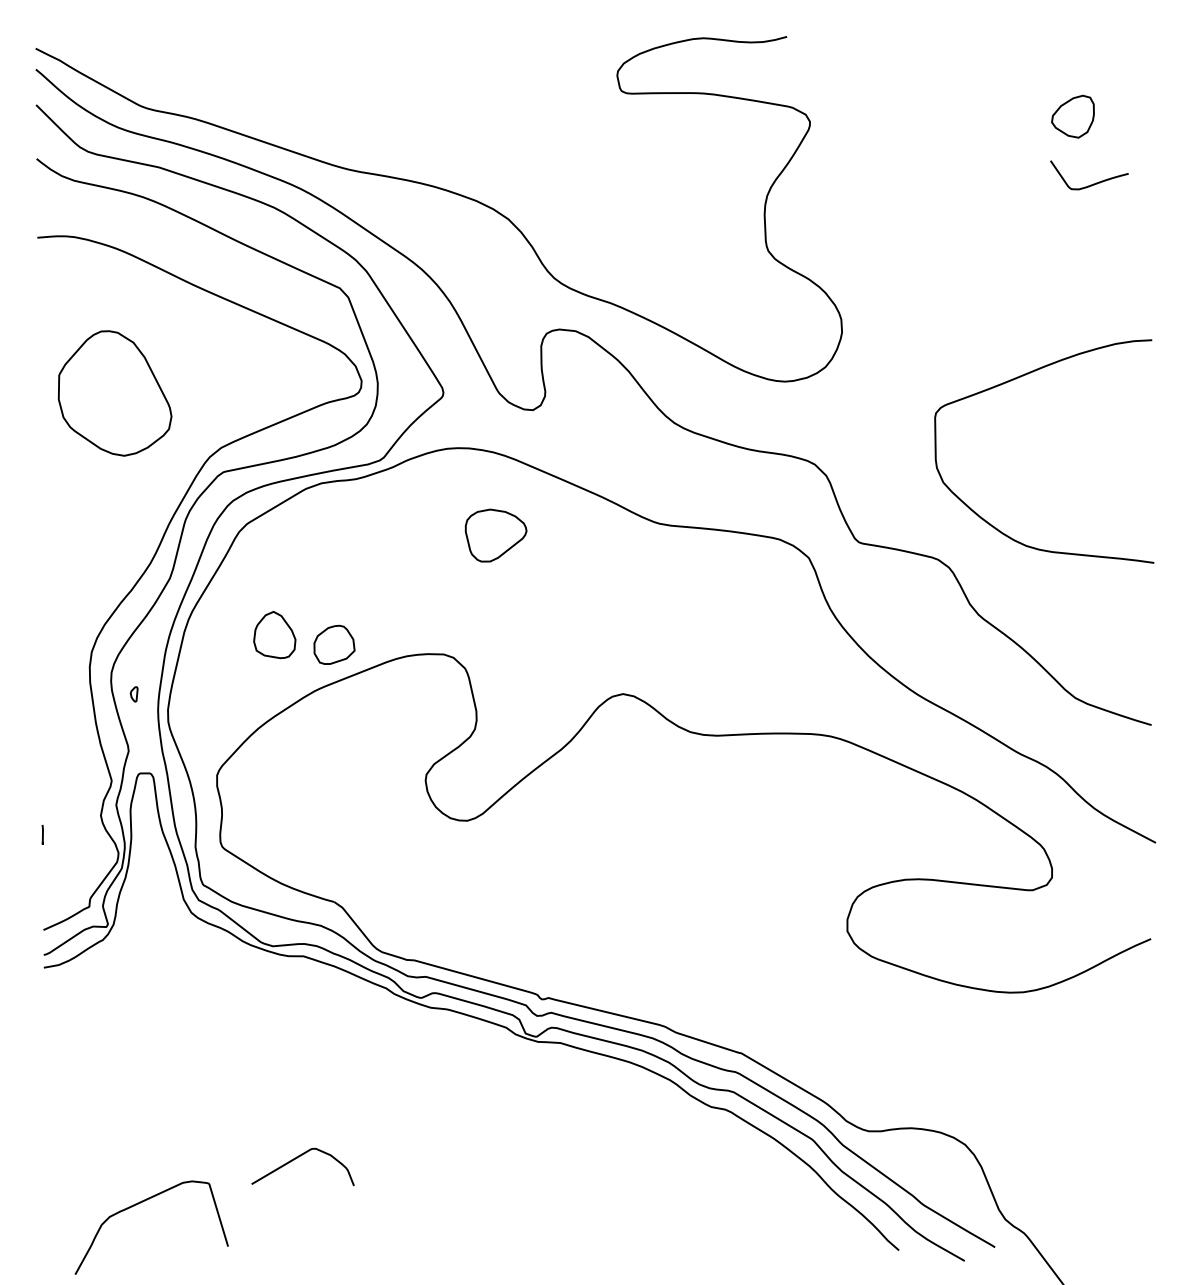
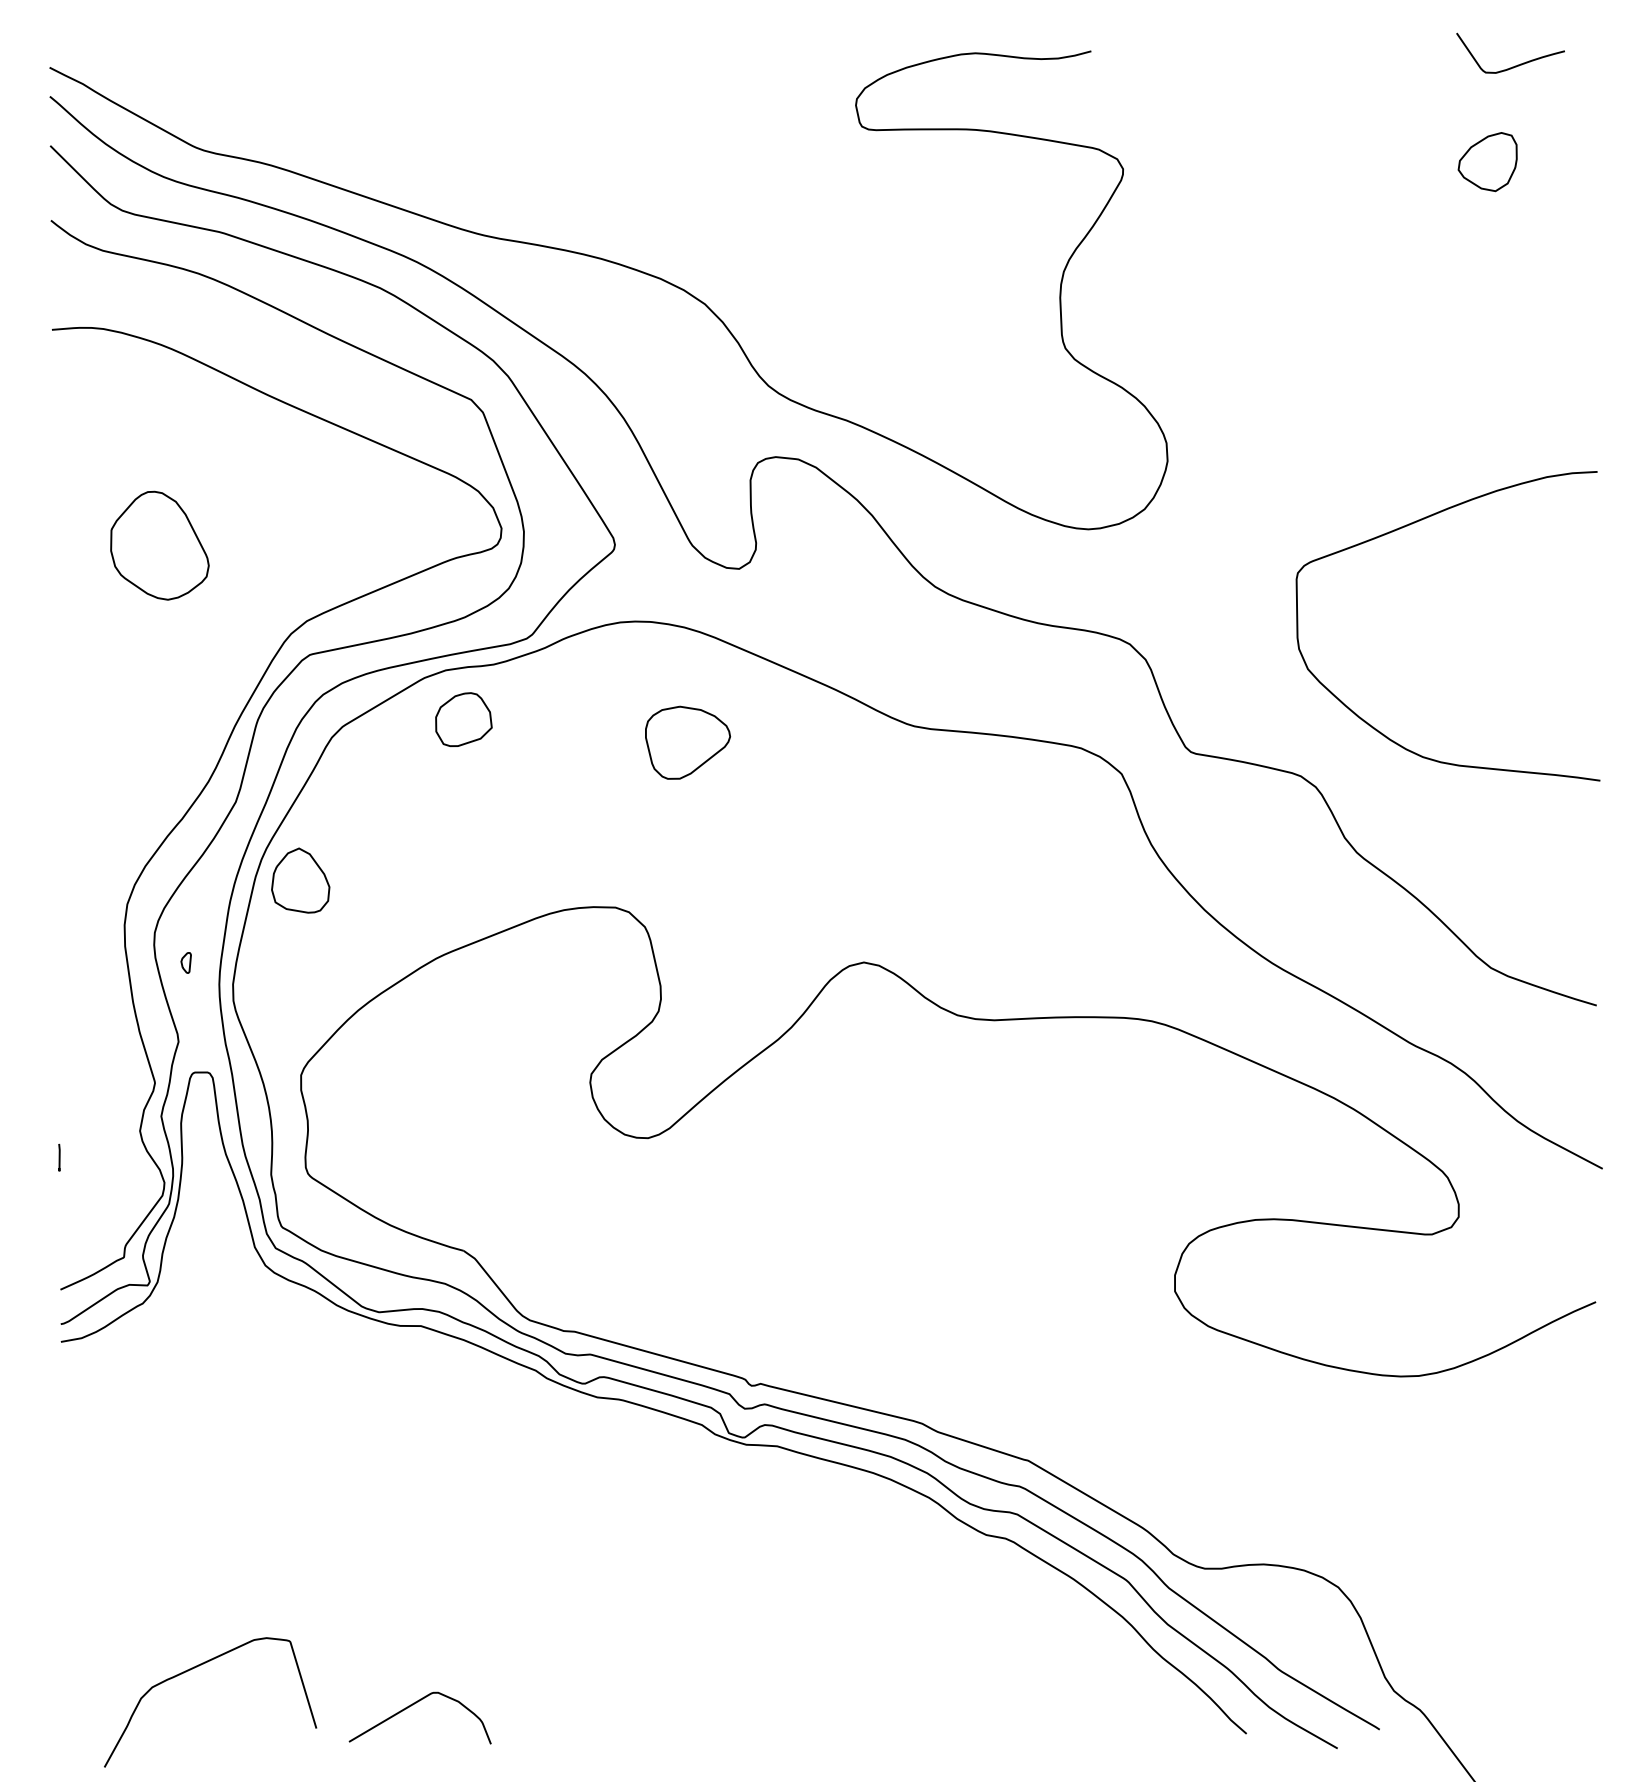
curve: (1093, 183) -> (1516, 64), moved
part: (115, 393) -> (160, 545), size x0.62
part: (274, 635) -> (300, 881), moved
part: (334, 644) -> (463, 719), moved
curve: (297, 1158) -> (412, 1706), moved

